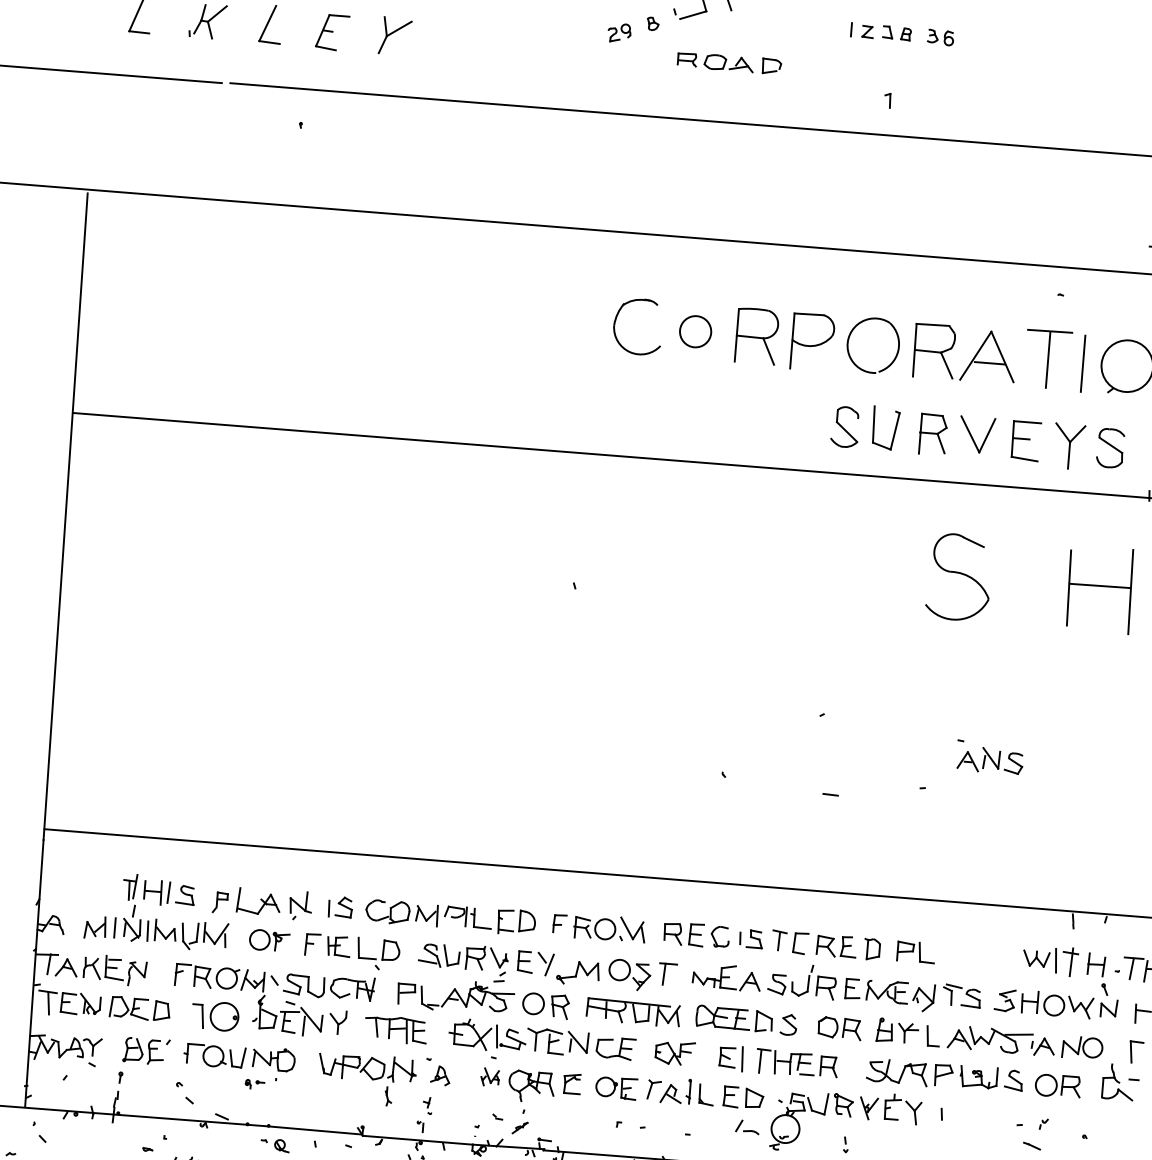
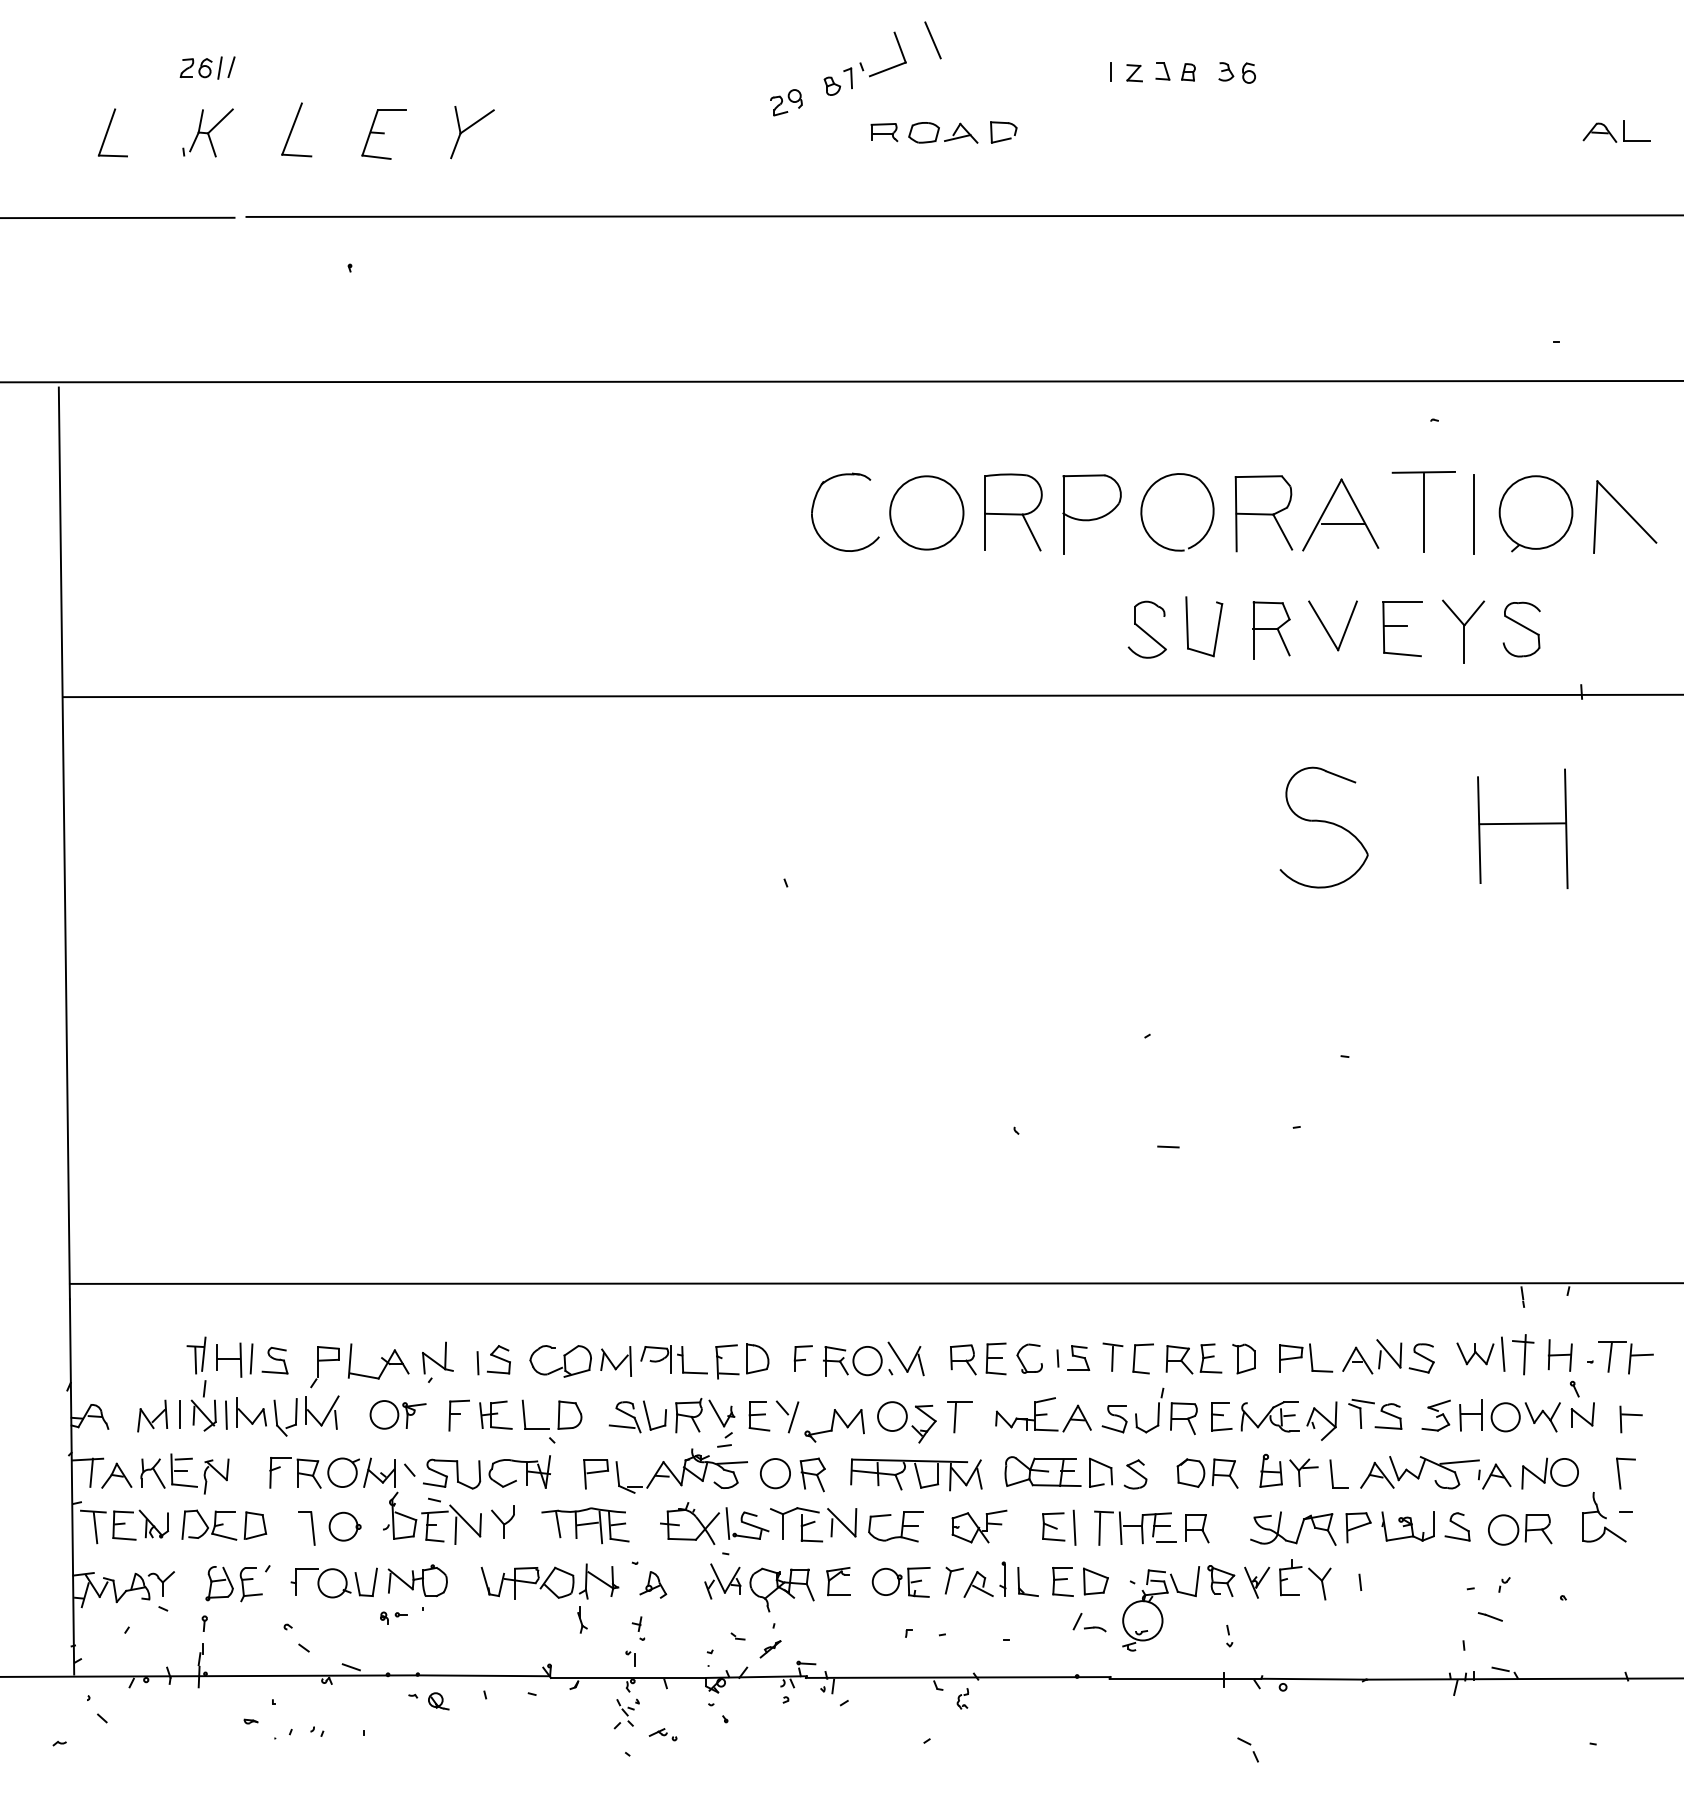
part: (887, 100) -> (847, 78), moved
circle: (695, 331) -> (926, 512), size x1.67
part: (990, 760) -> (1388, 1356), moved
part: (220, 902) -> (324, 1367), size x1.43
circle: (224, 1016) -> (343, 1526), size x0.71
part: (489, 1077) -> (722, 1581), size x1.43

